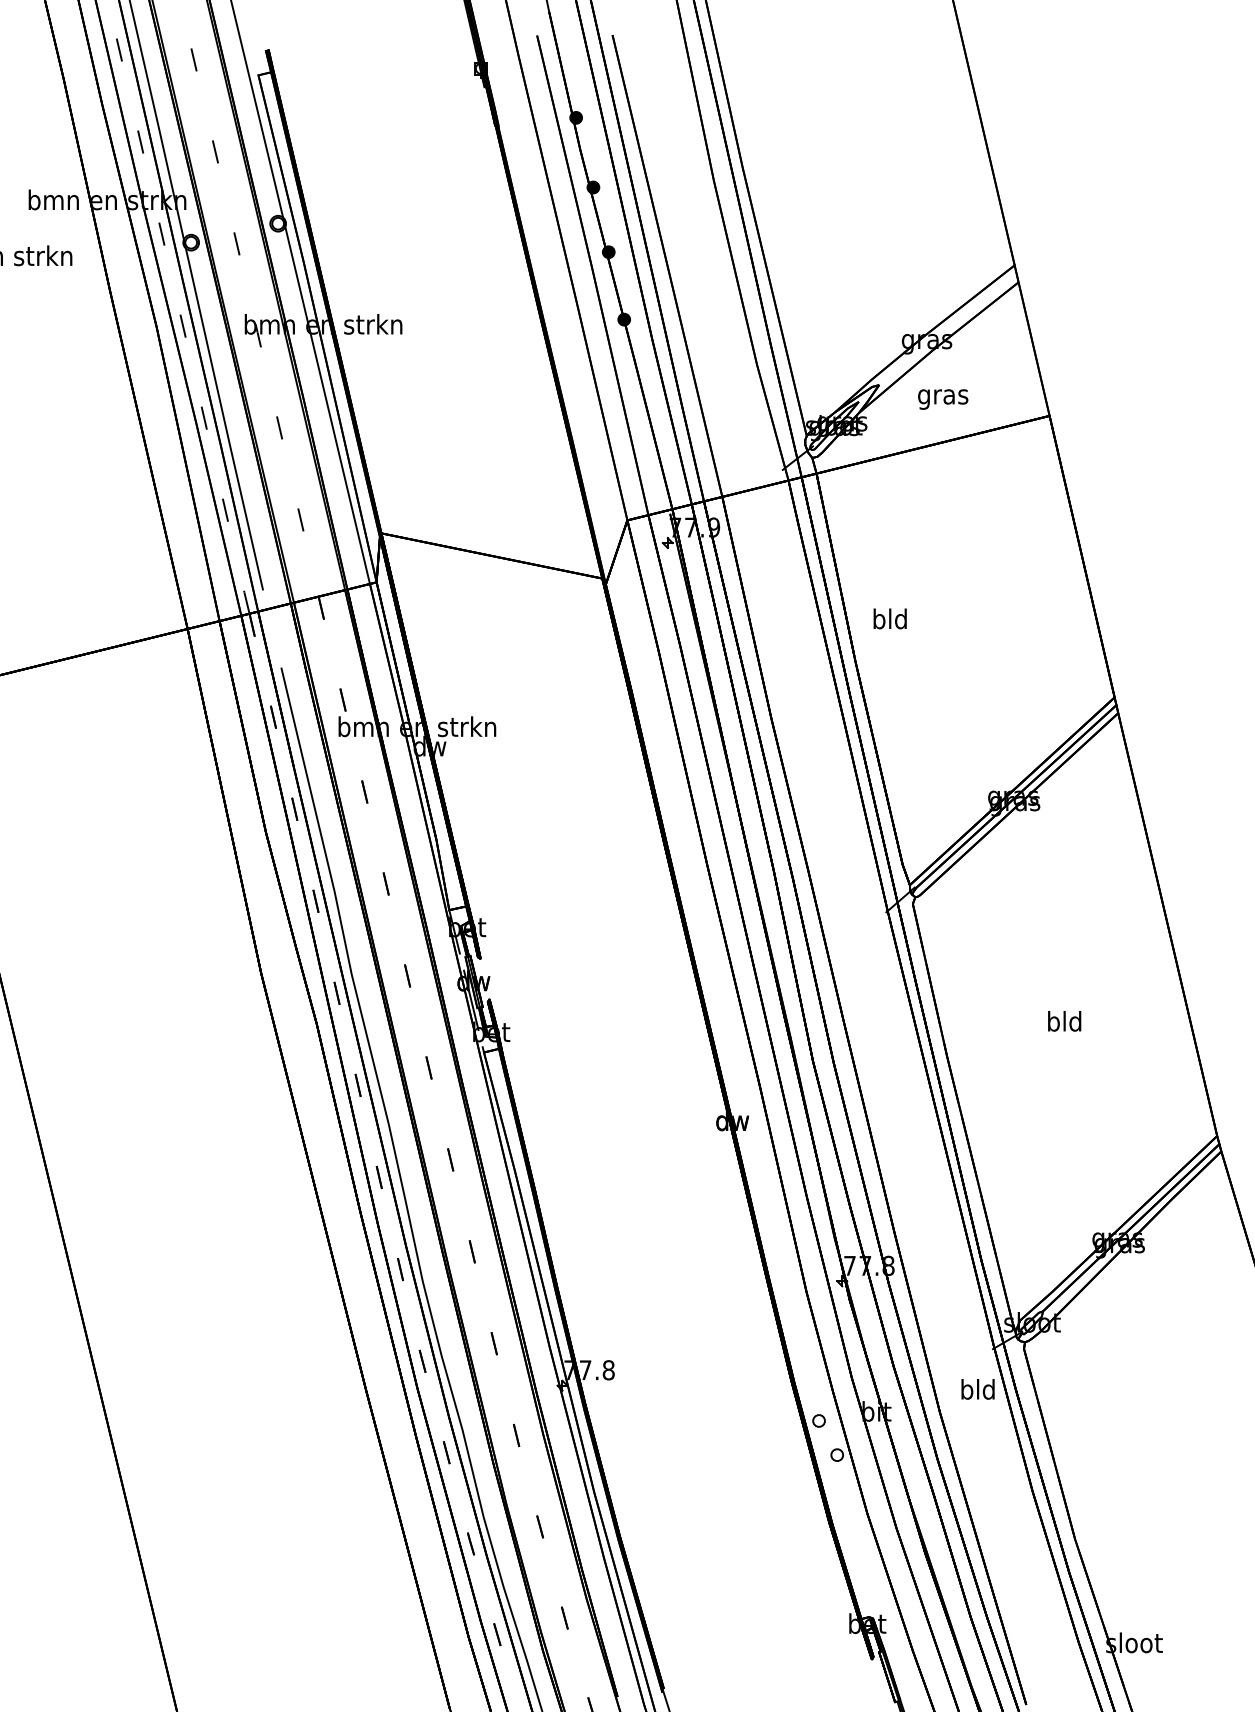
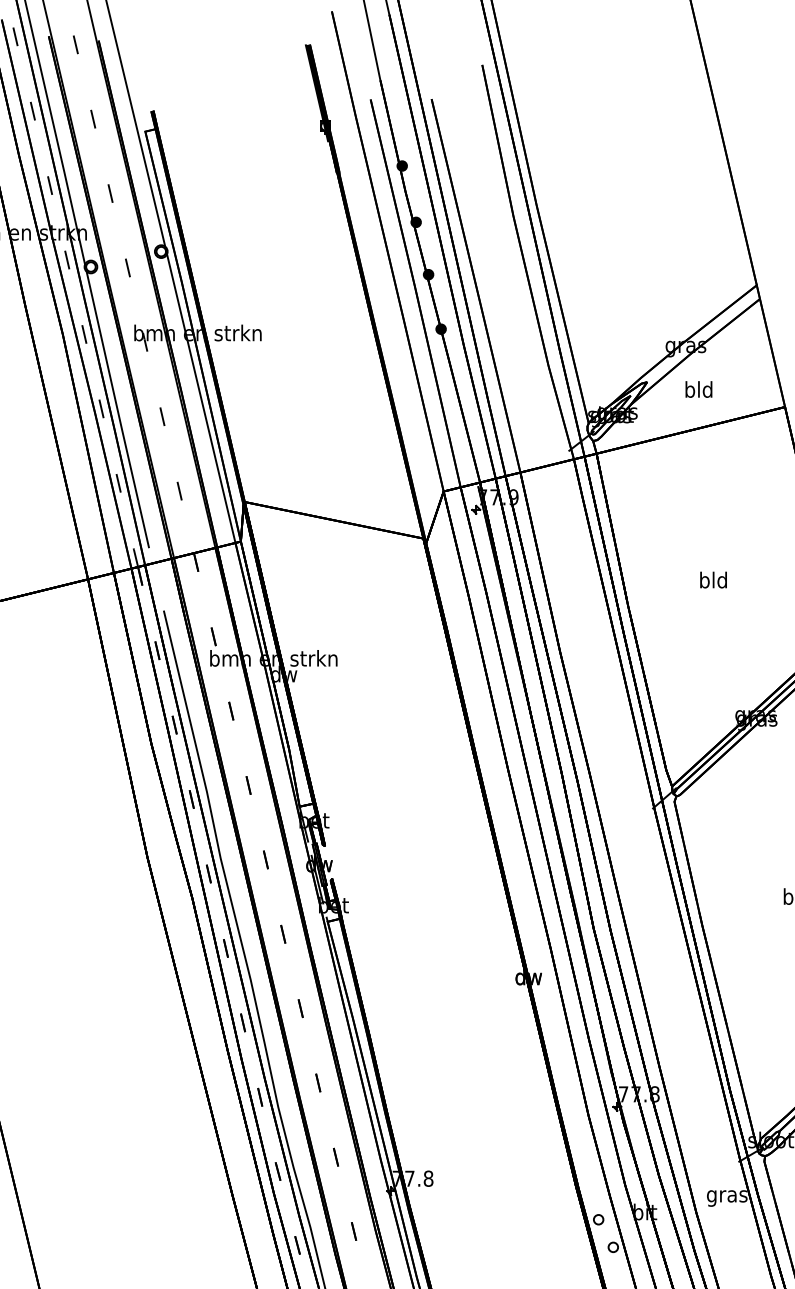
text: (943, 396) -> (699, 391), gras -> bld
text: (889, 618) -> (713, 579), moved
text: (978, 1392) -> (727, 1196), bld -> gras

